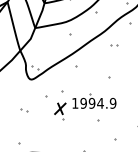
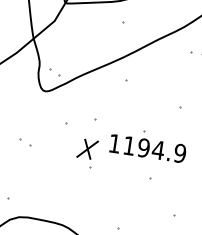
text: (83, 102) -> (129, 144), 1994.9 -> 1194.9

